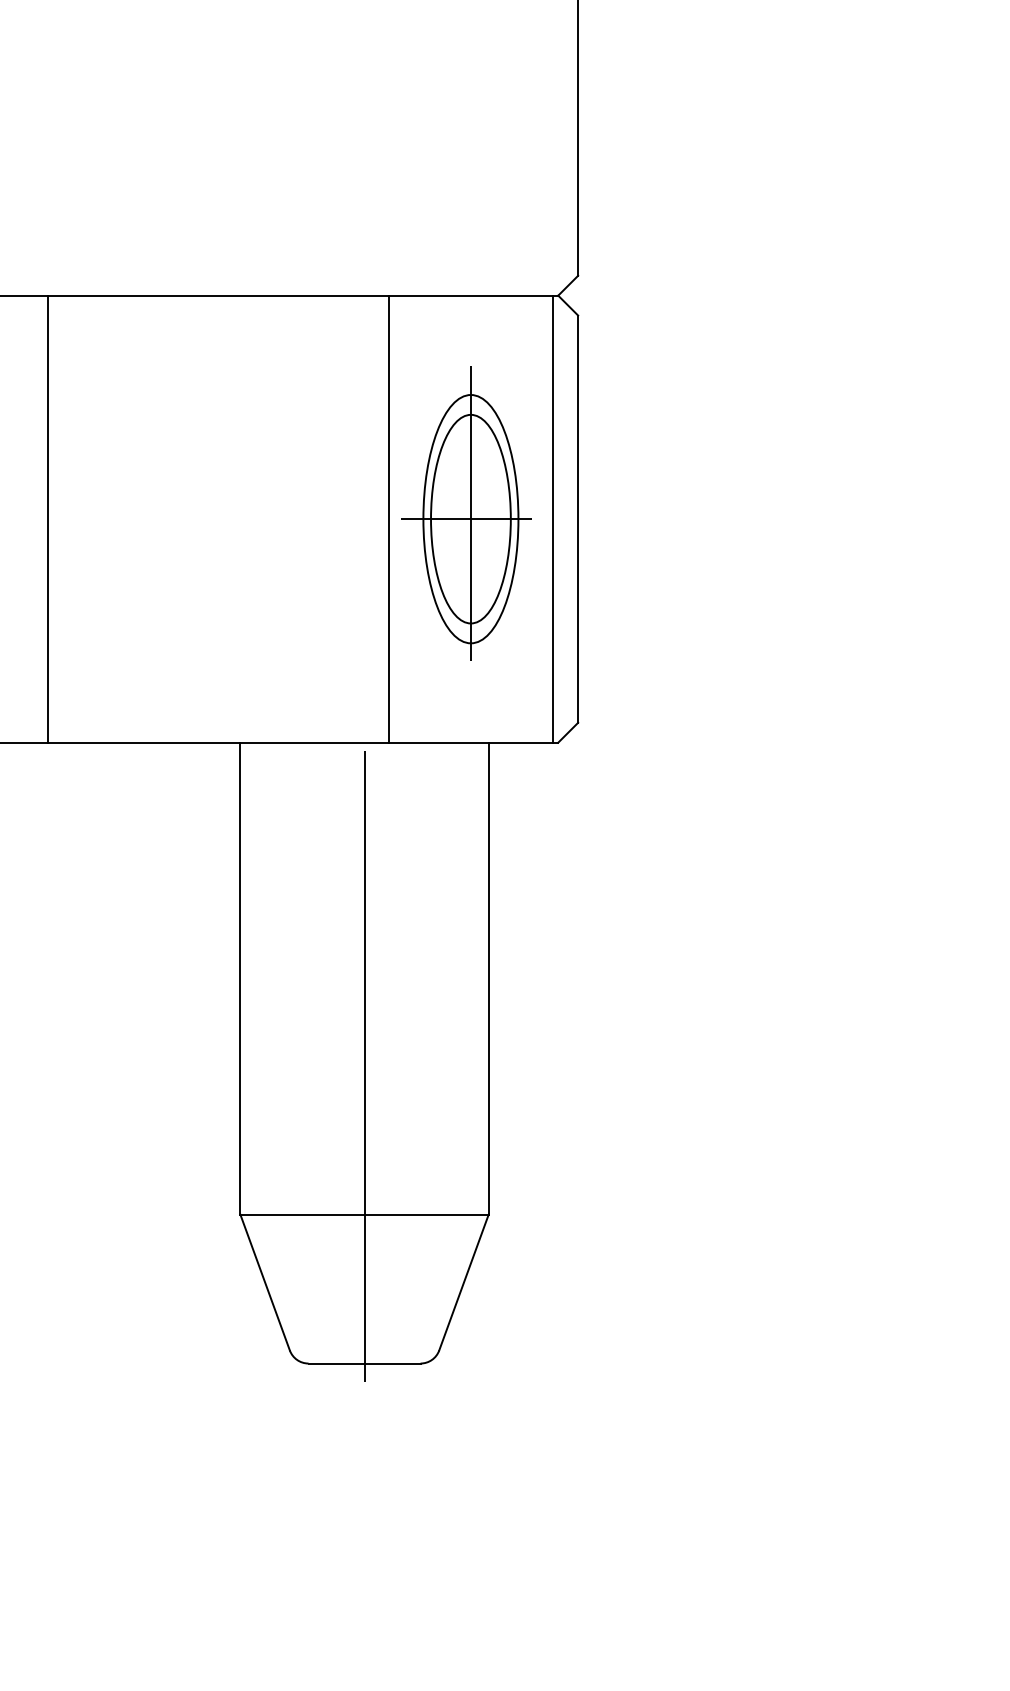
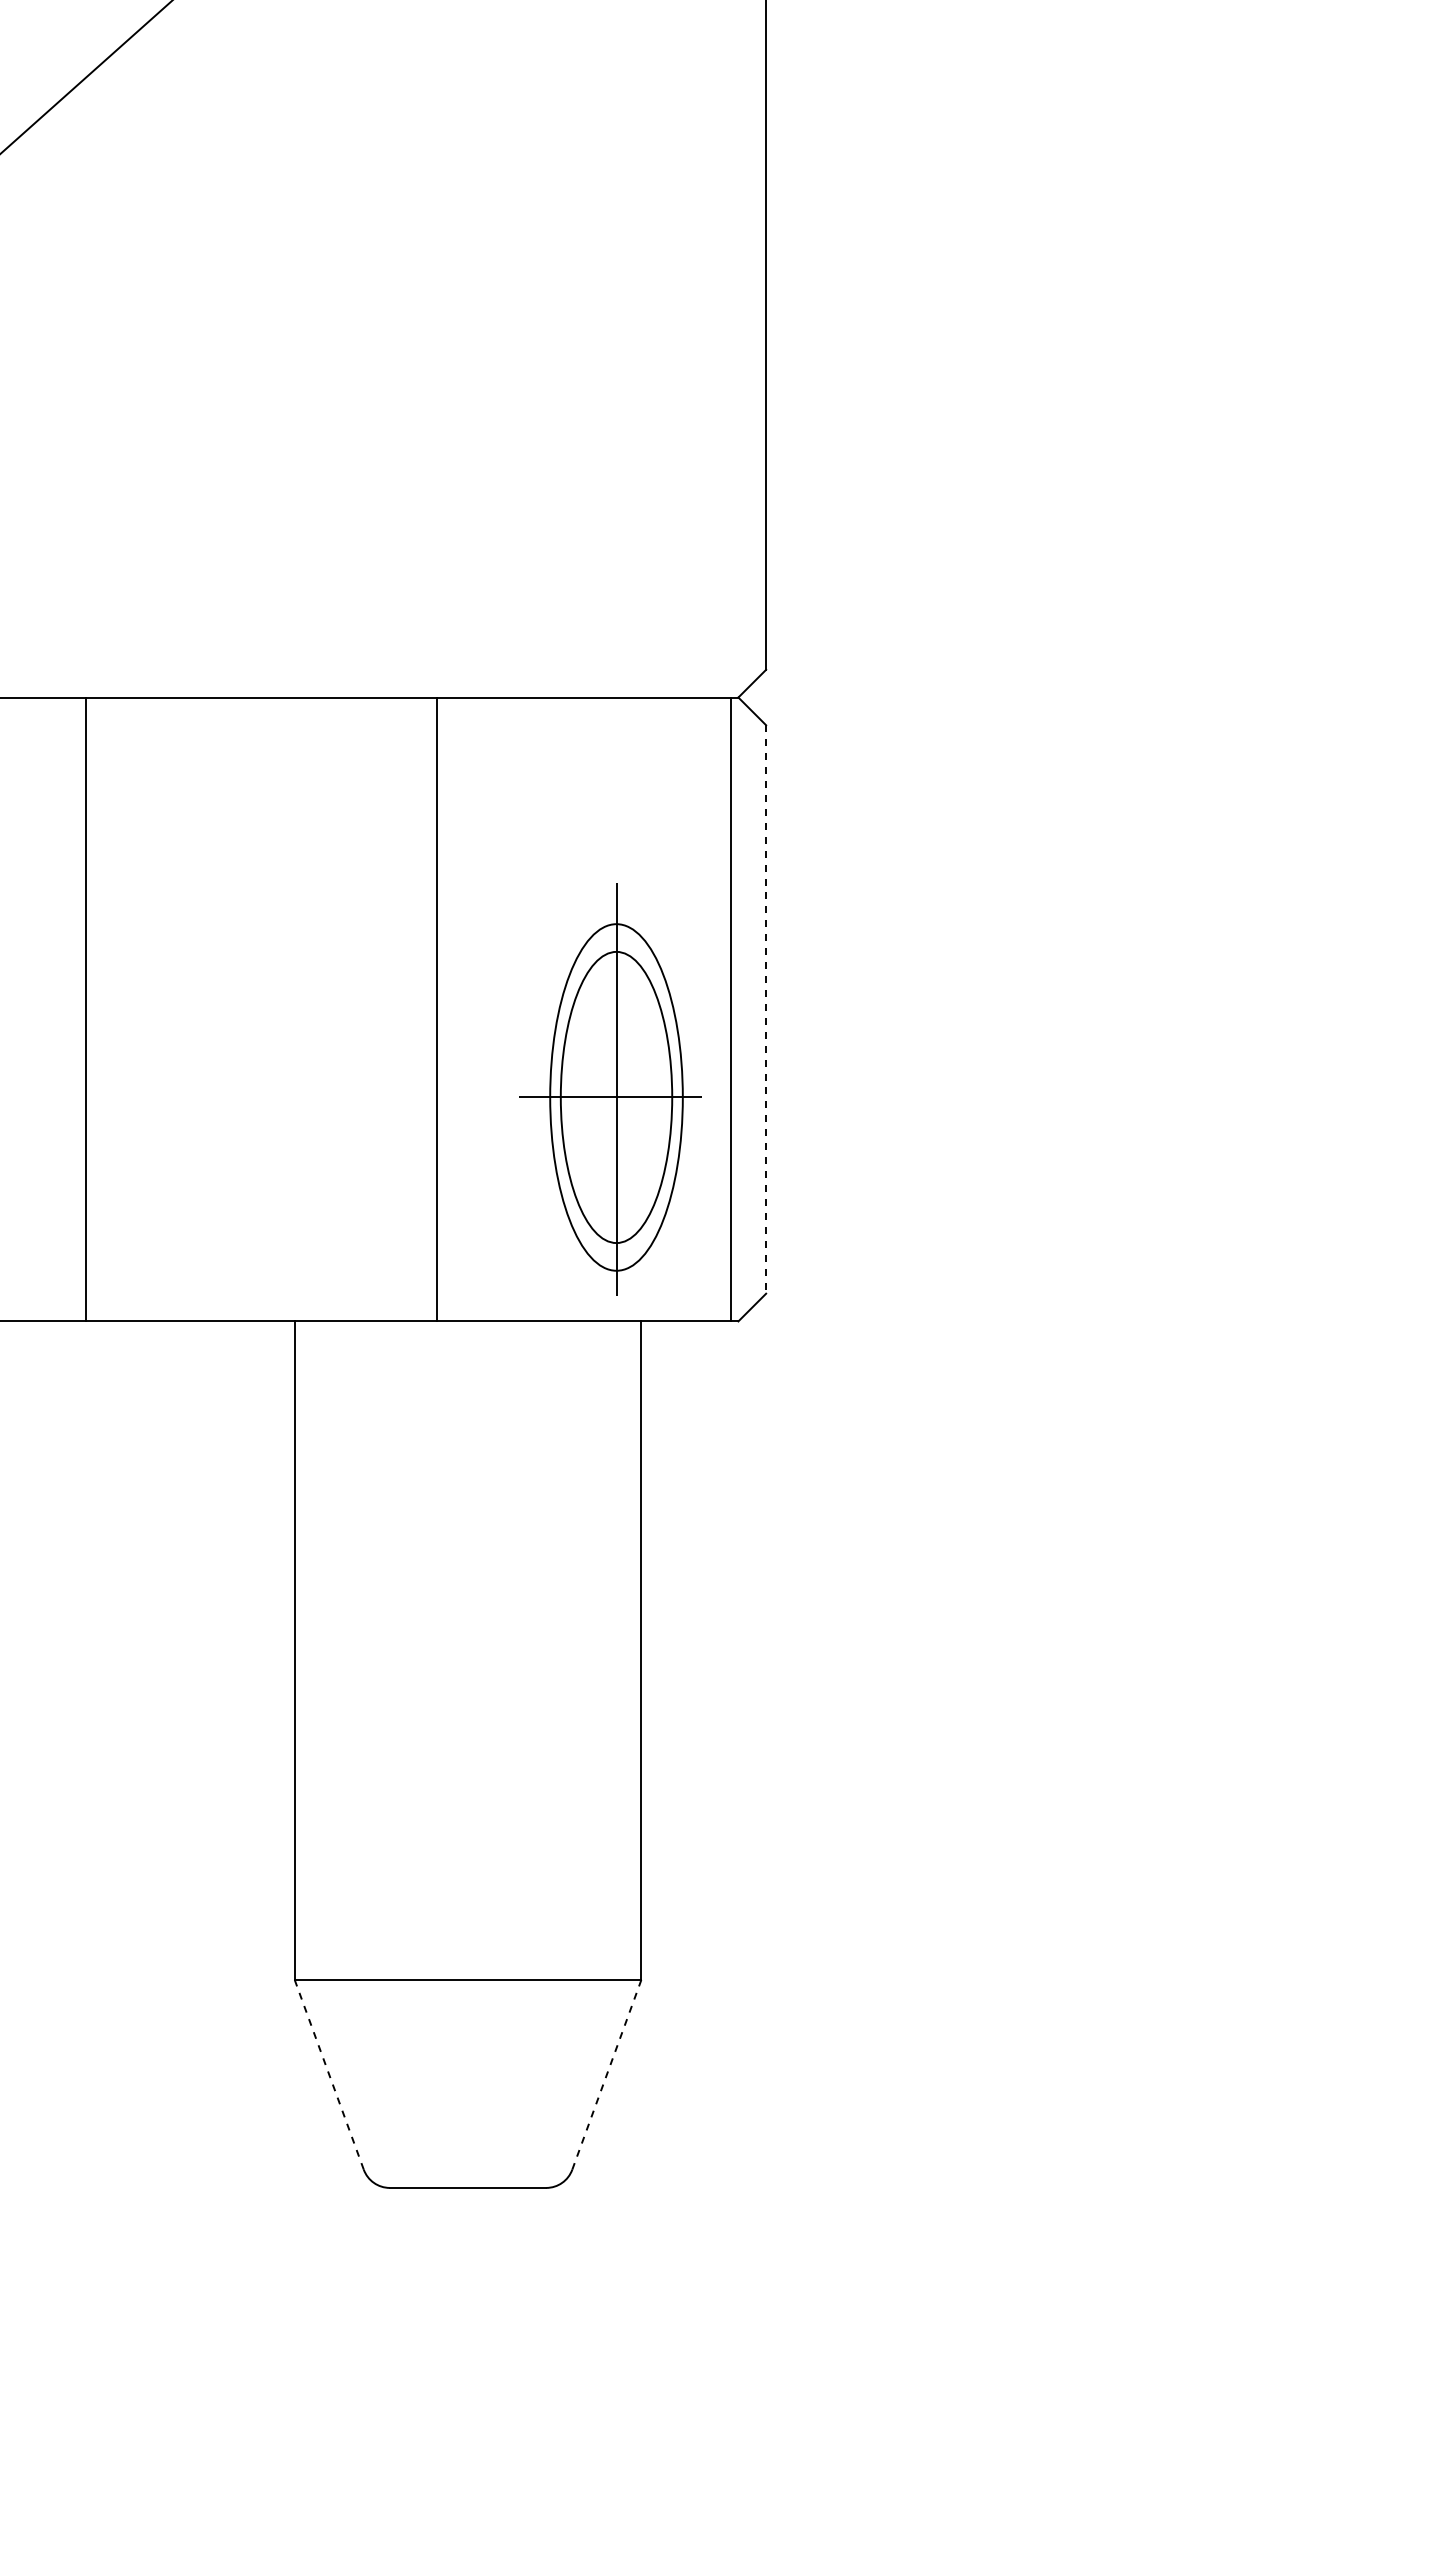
part: (466, 513) -> (610, 1089), moved
line: (48, 519) -> (86, 1009), moved
line: (388, 519) -> (436, 1009), moved
line: (578, 519) -> (766, 1009), solid -> dashed
line: (364, 1047) -> (468, 1746), removed
line: (265, 1282) -> (329, 2074), solid -> dashed
line: (463, 1282) -> (606, 2074), solid -> dashed

